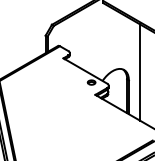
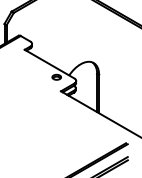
line: (140, 72) -> (112, 65), removed

